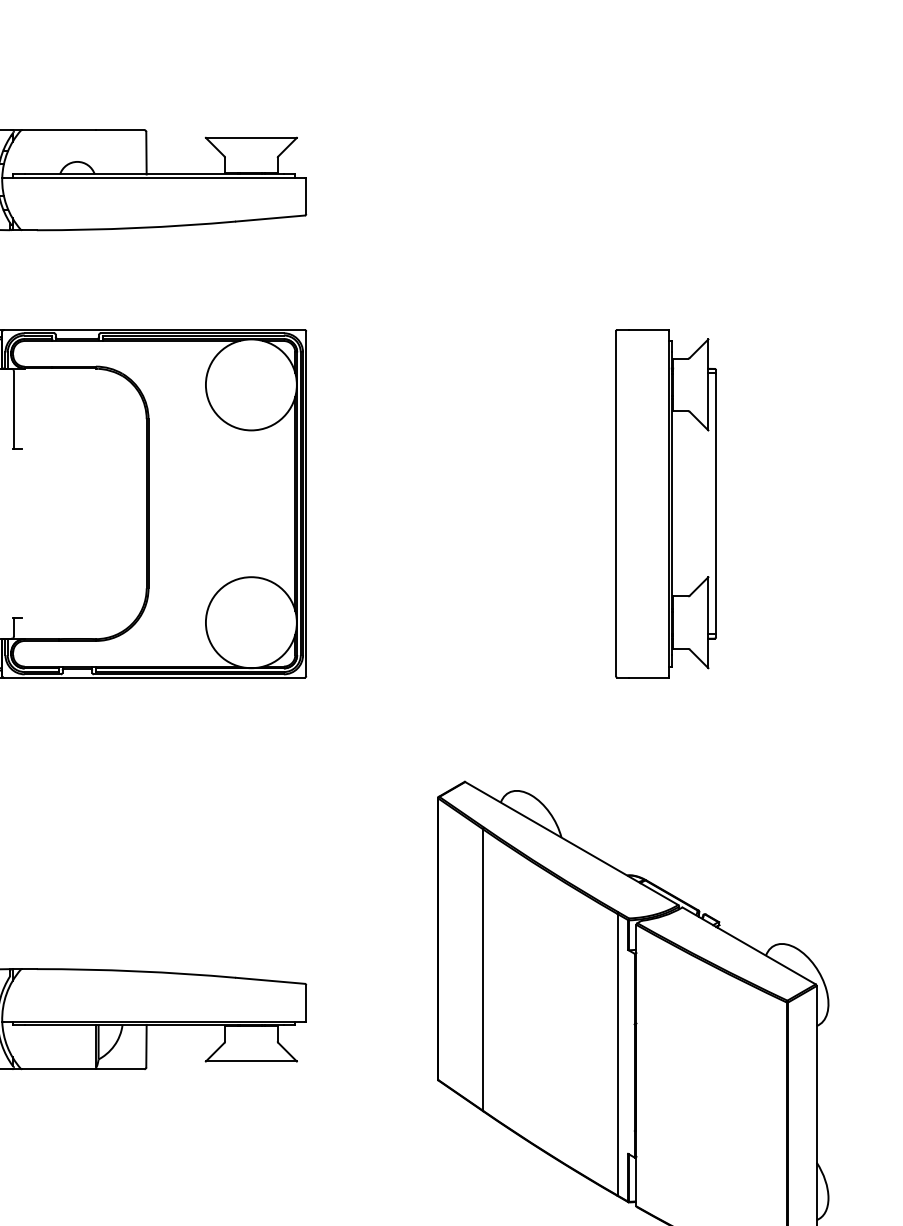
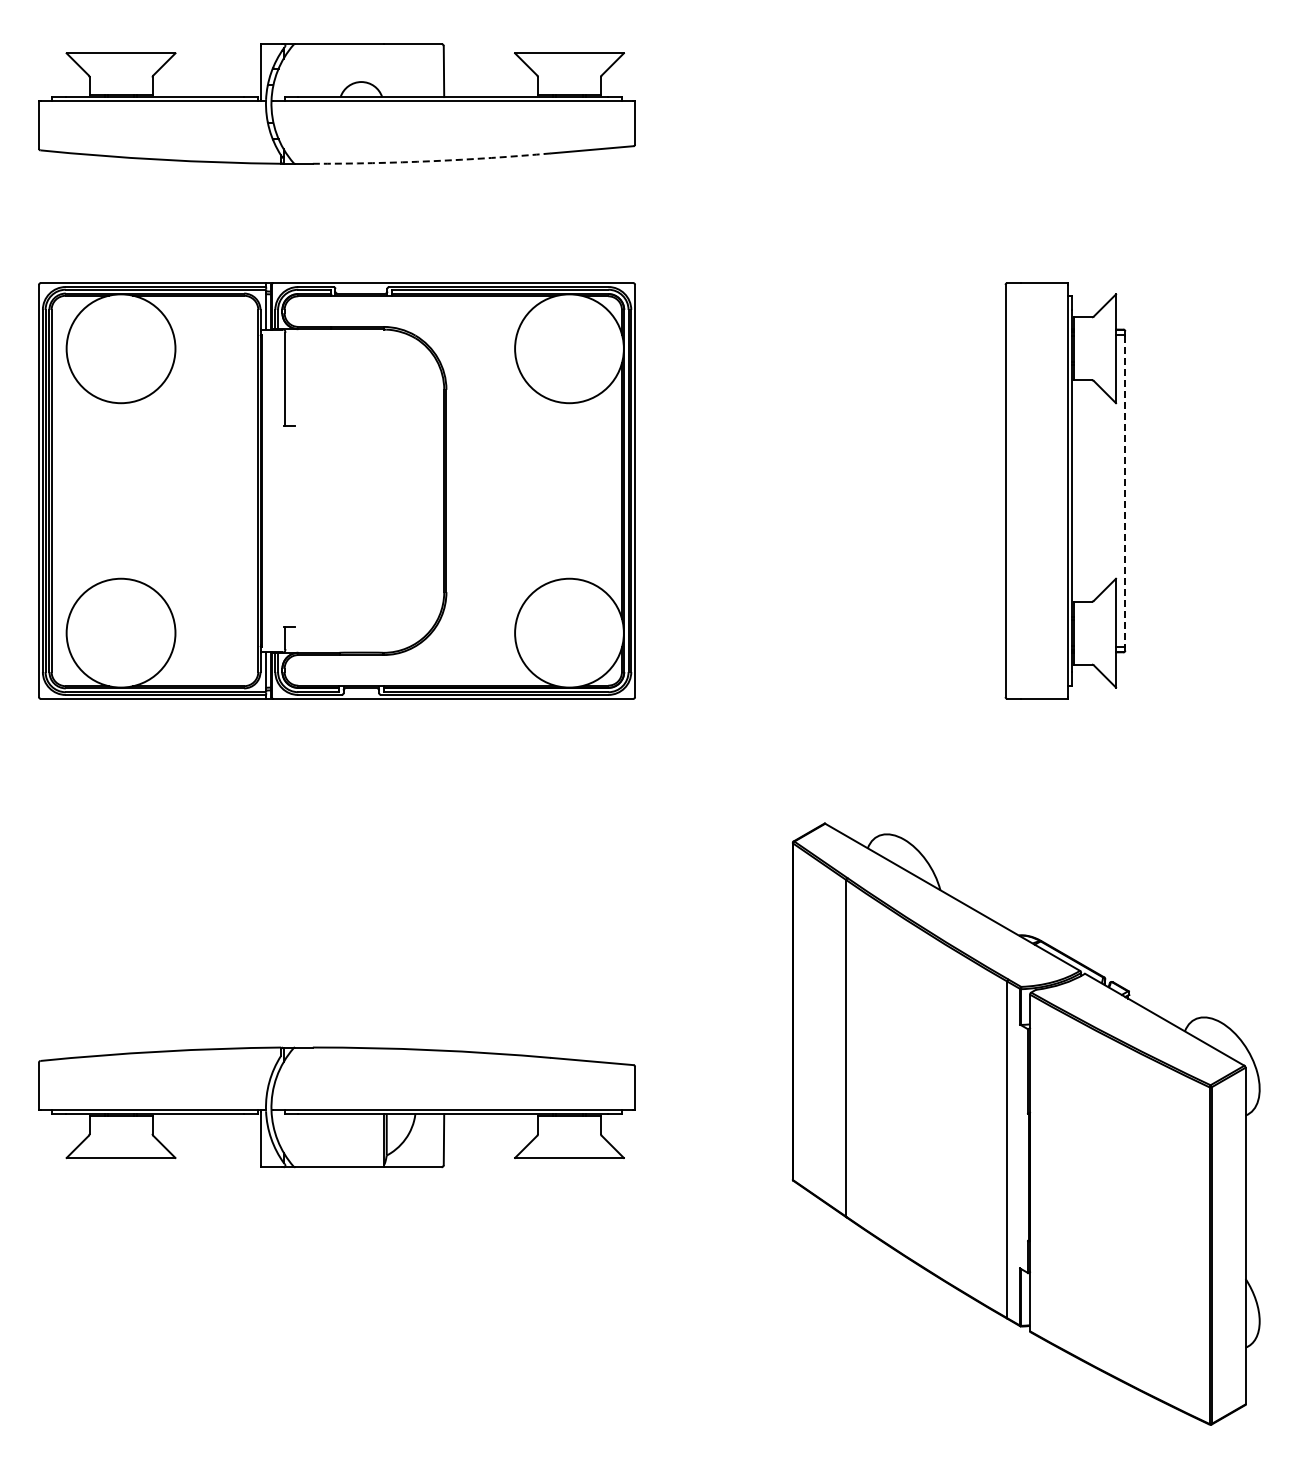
arc: (136, 228) -> (432, 161), solid -> dashed
line: (716, 504) -> (1125, 491), solid -> dashed

